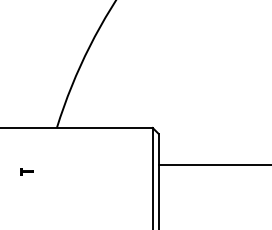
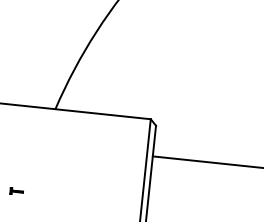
part: (26, 171) -> (16, 191), moved

